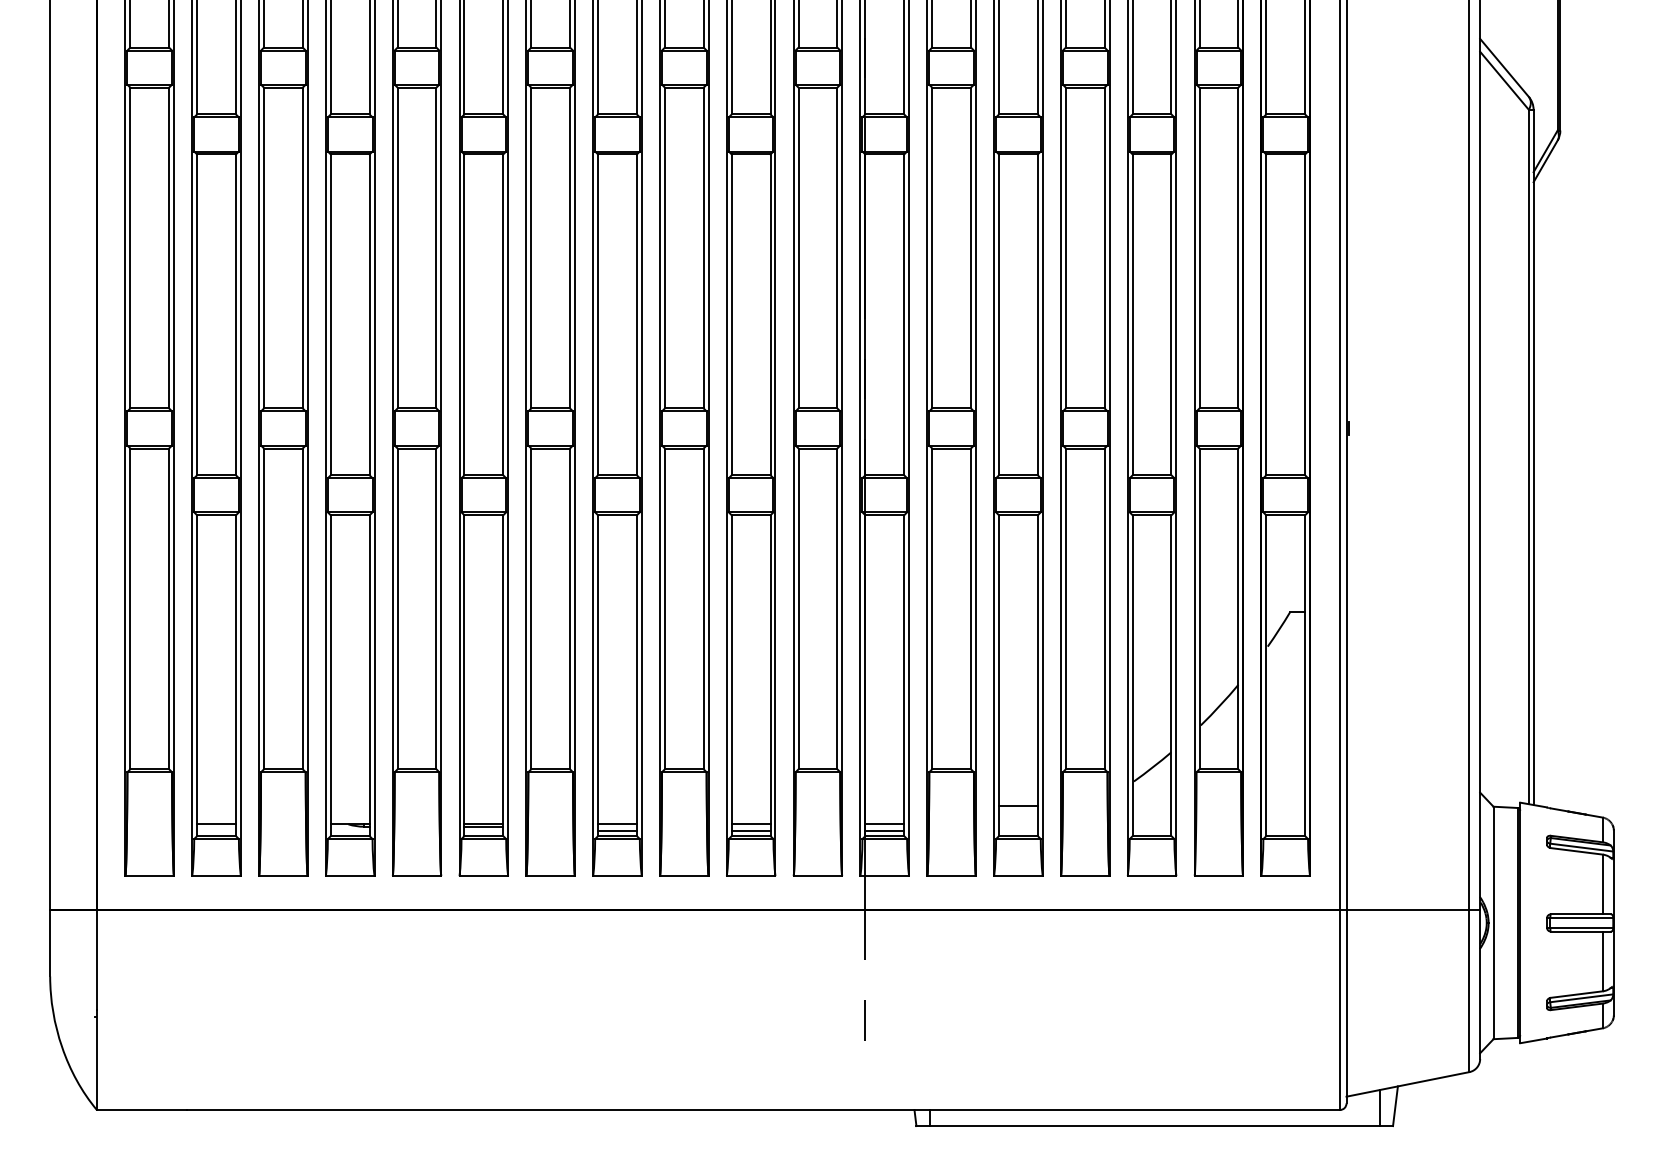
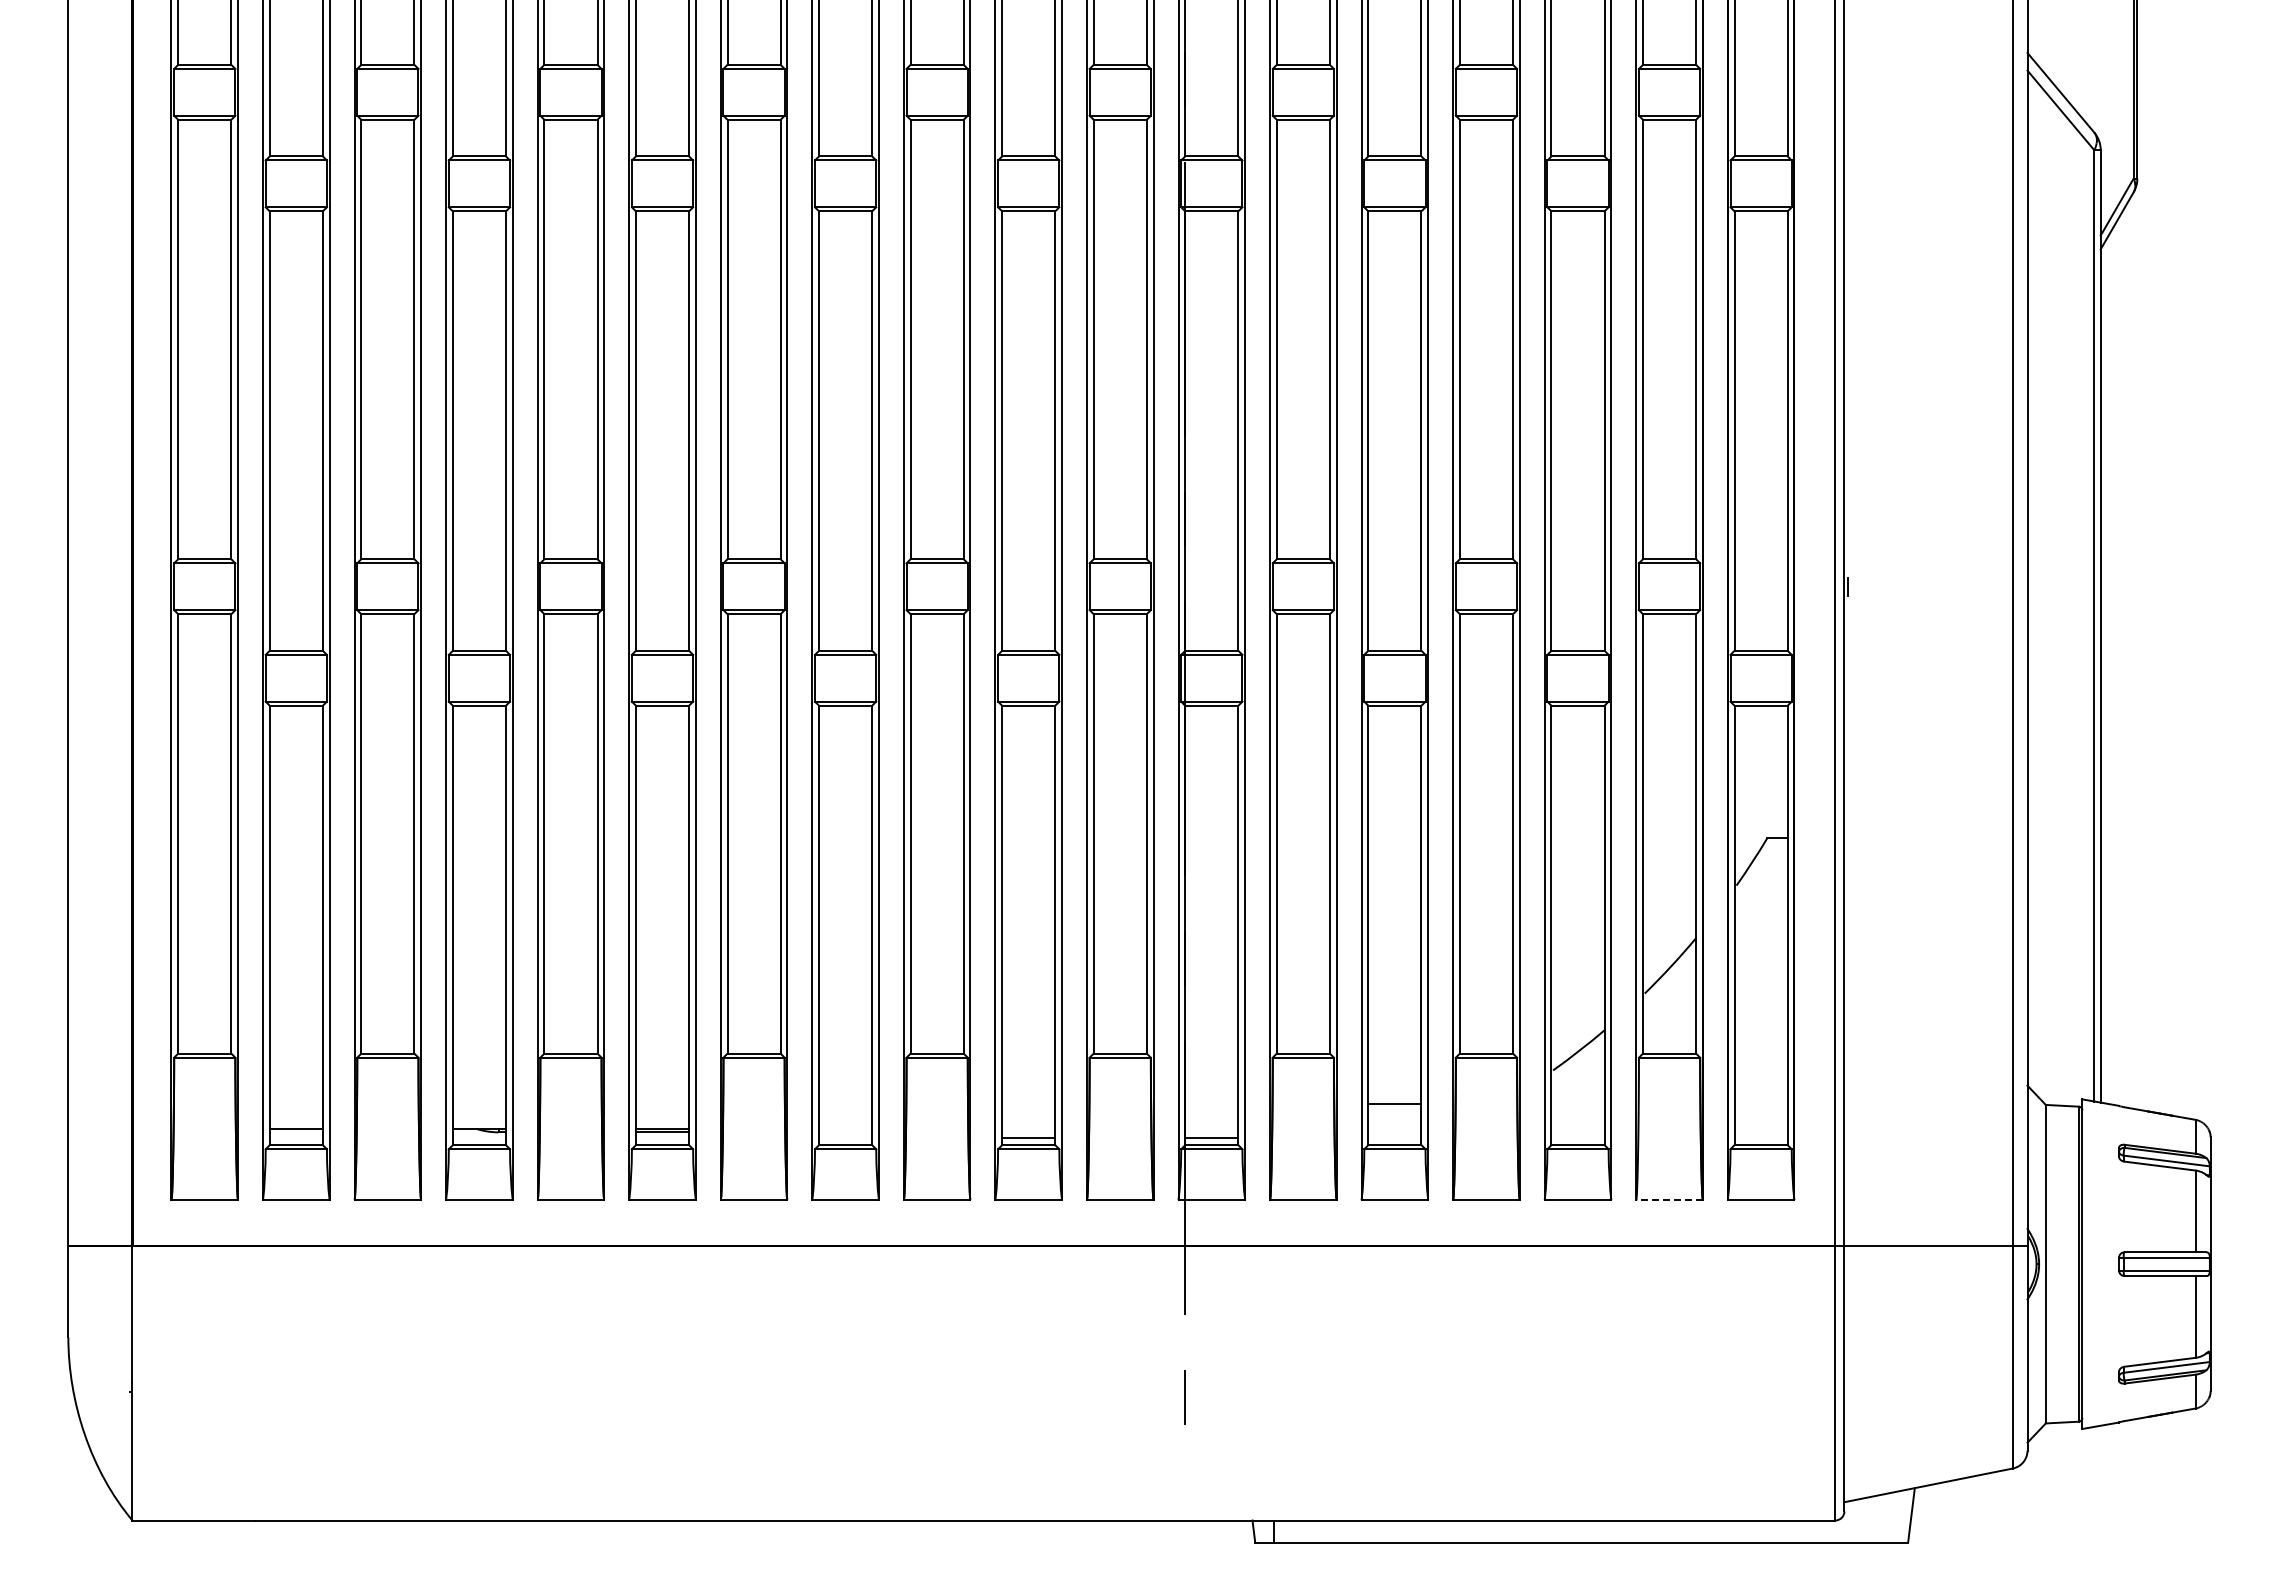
line: (617, 823) -> (845, 1128), removed
line: (750, 823) -> (1028, 1128), removed
line: (884, 823) -> (1211, 1128), removed
line: (617, 830) -> (845, 1137), removed
line: (1218, 876) -> (1669, 1200), solid -> dashed
line: (1379, 1107) -> (1889, 1517), removed

